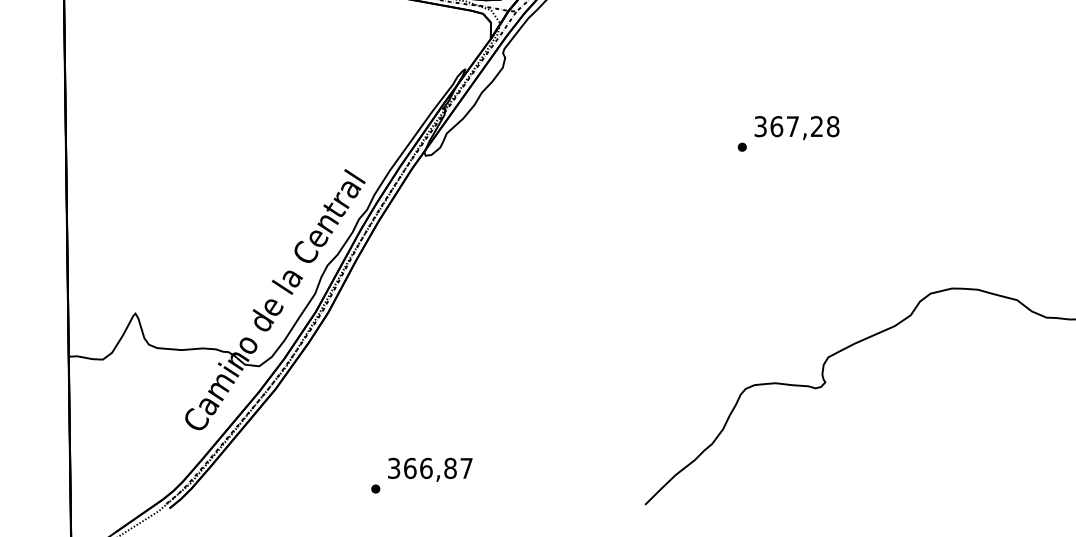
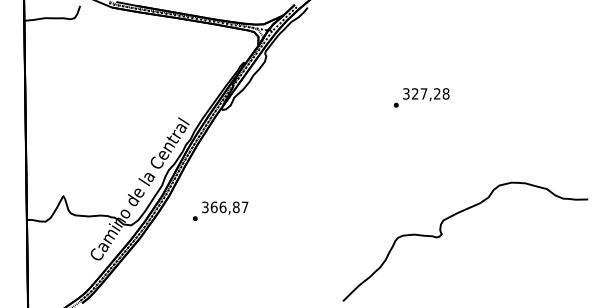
text: (775, 125) -> (414, 93), 367,28 -> 327,28
text: (421, 475) -> (220, 211), moved

